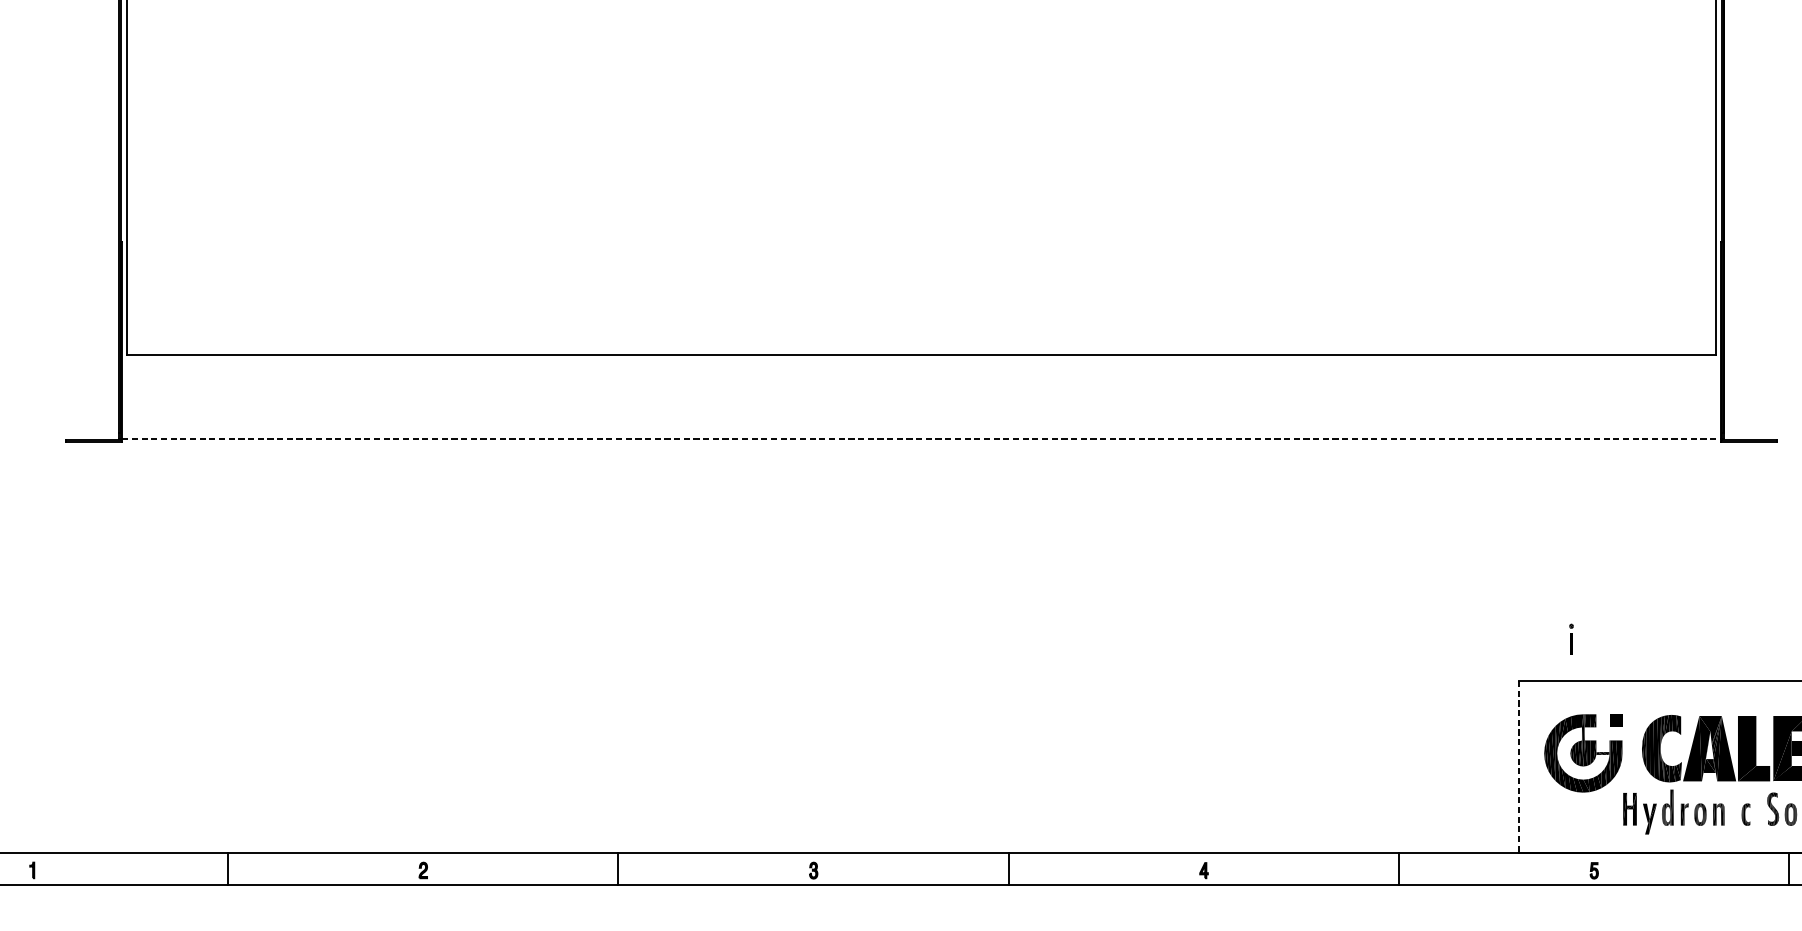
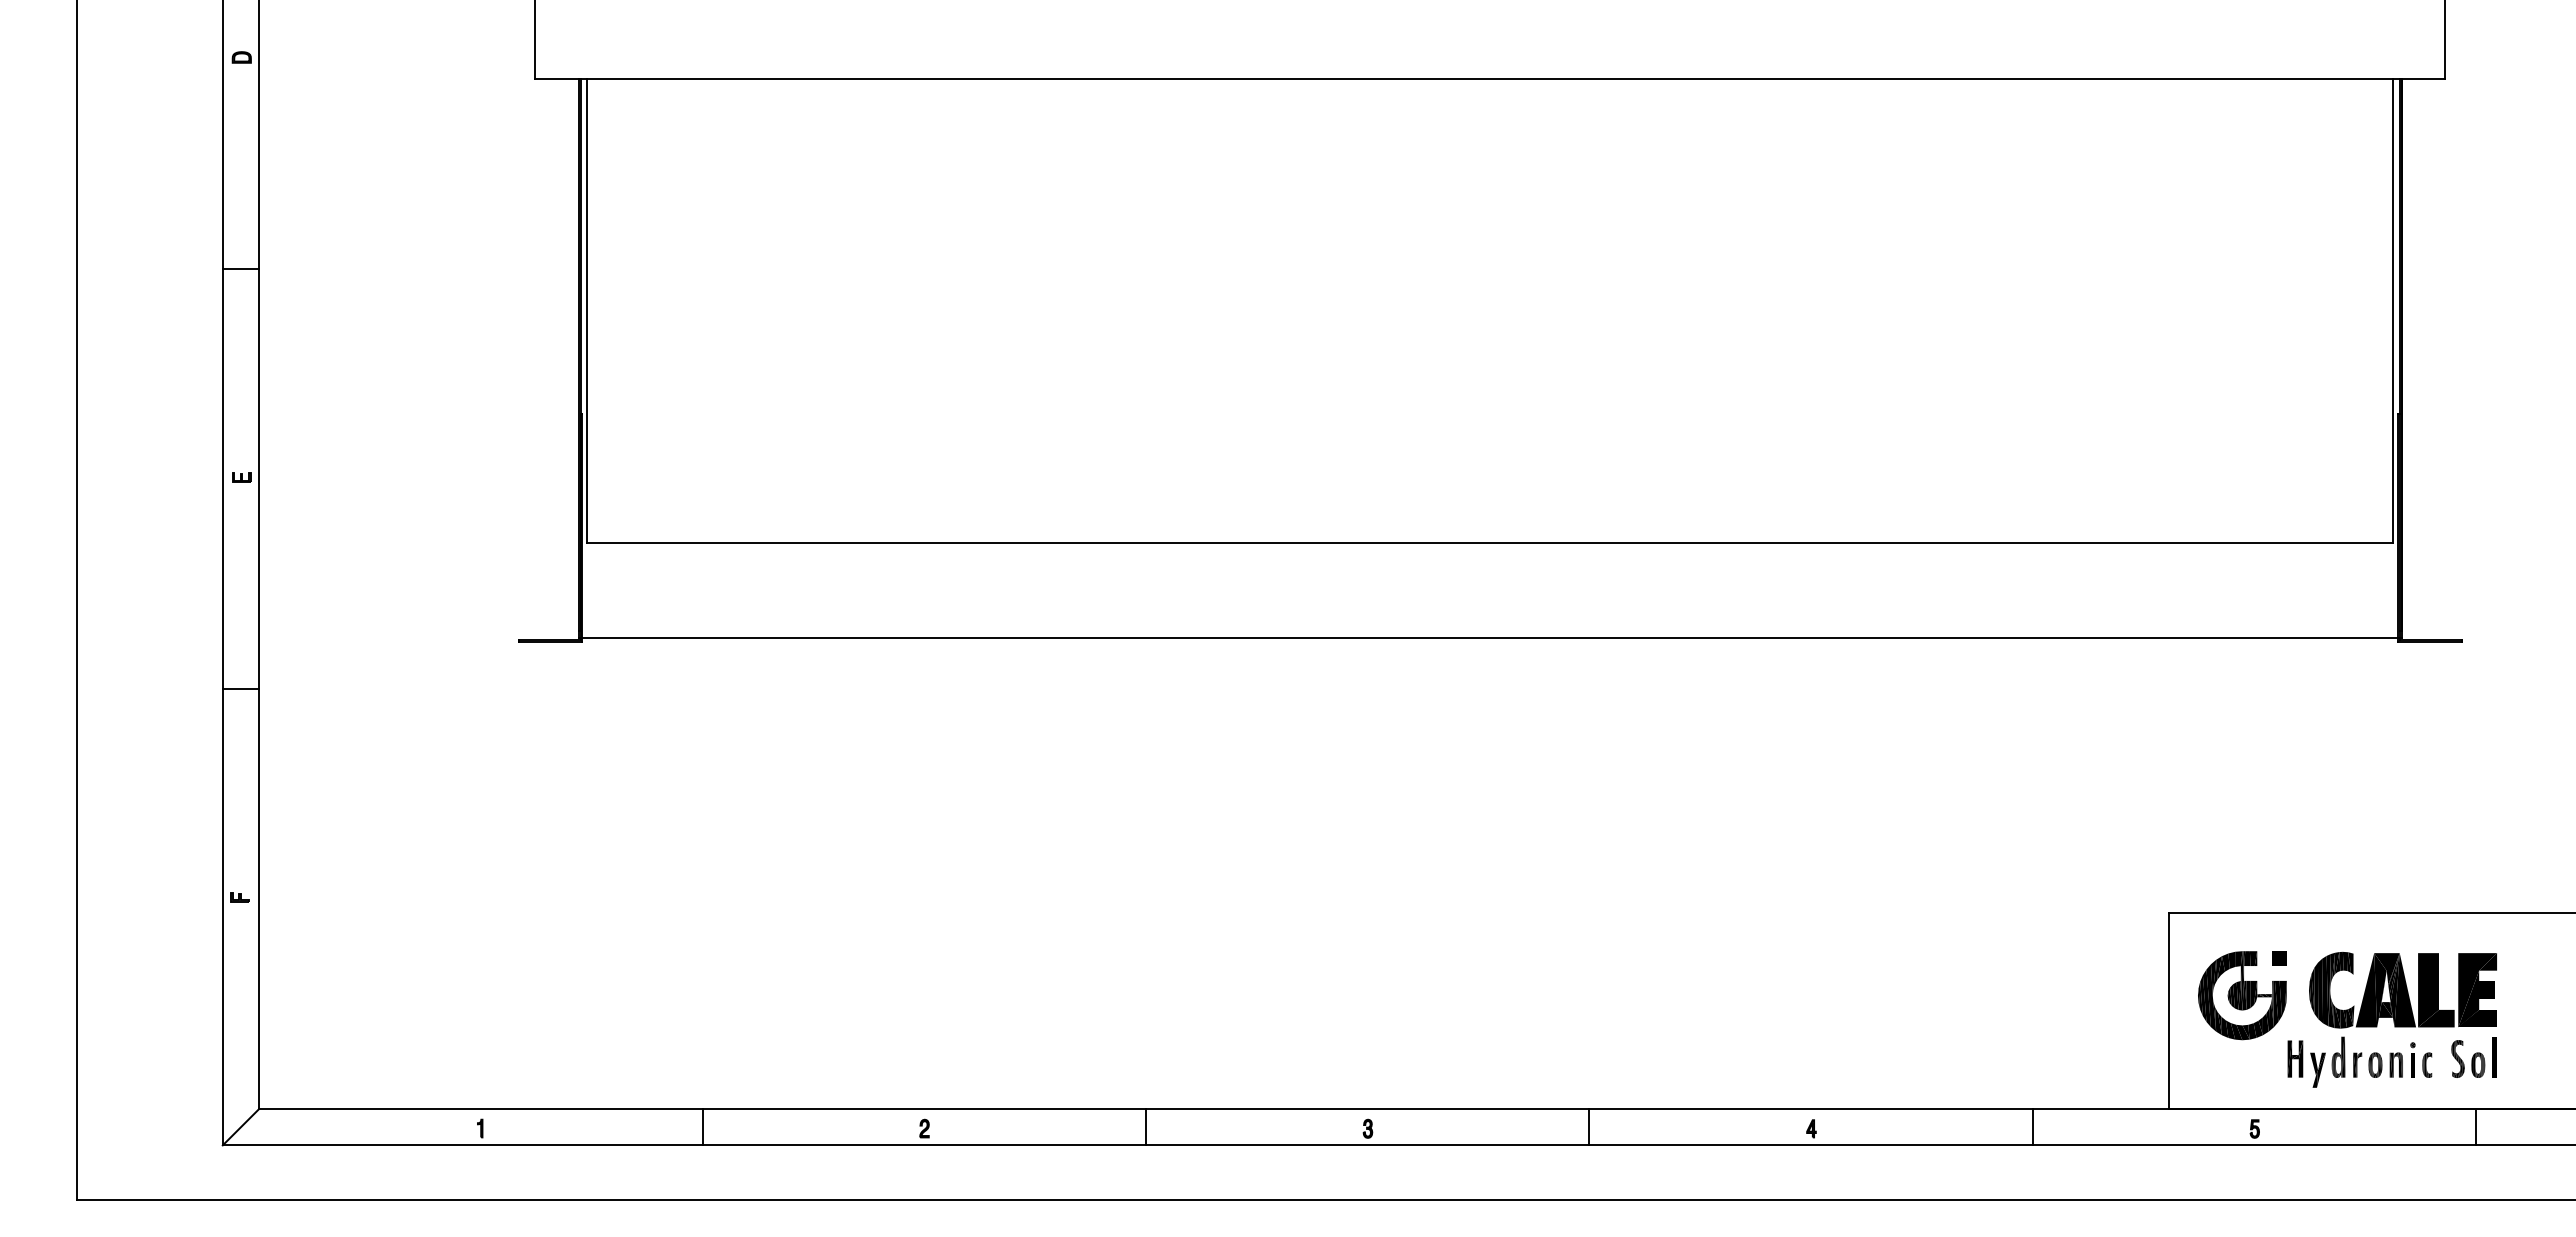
line: (921, 439) -> (1490, 638), dashed -> solid
part: (1571, 638) -> (2412, 1059), moved
line: (1519, 767) -> (2169, 1011), dashed -> solid

